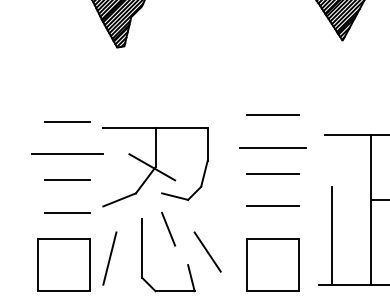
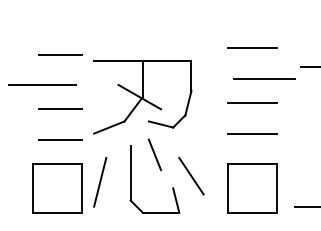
line: (272, 147) -> (264, 78), moved
line: (67, 153) -> (42, 84), moved
line: (331, 235) -> (306, 160), removed

